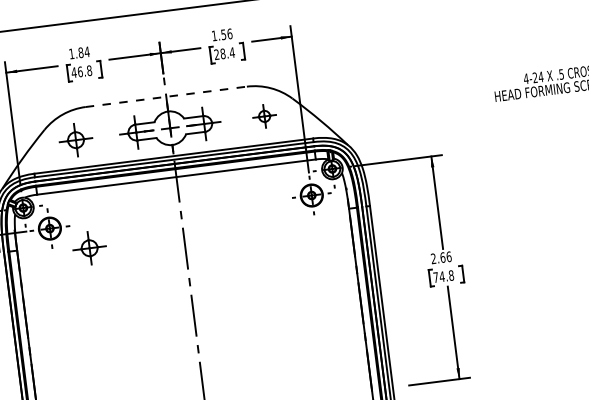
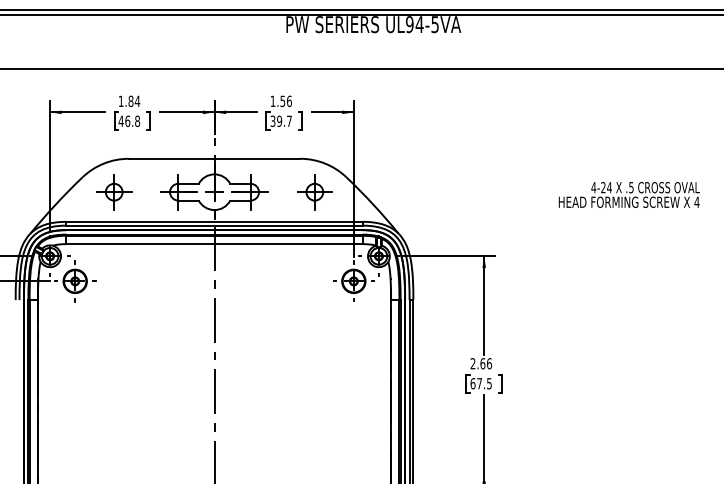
text: (224, 52) -> (281, 120), 28.4 -> 39.7
line: (166, 96) -> (214, 158), dashed -> solid
part: (264, 116) -> (314, 192), size x1.43
part: (89, 248) -> (114, 307), removed
text: (442, 276) -> (480, 383), 74.8 -> 67.5

